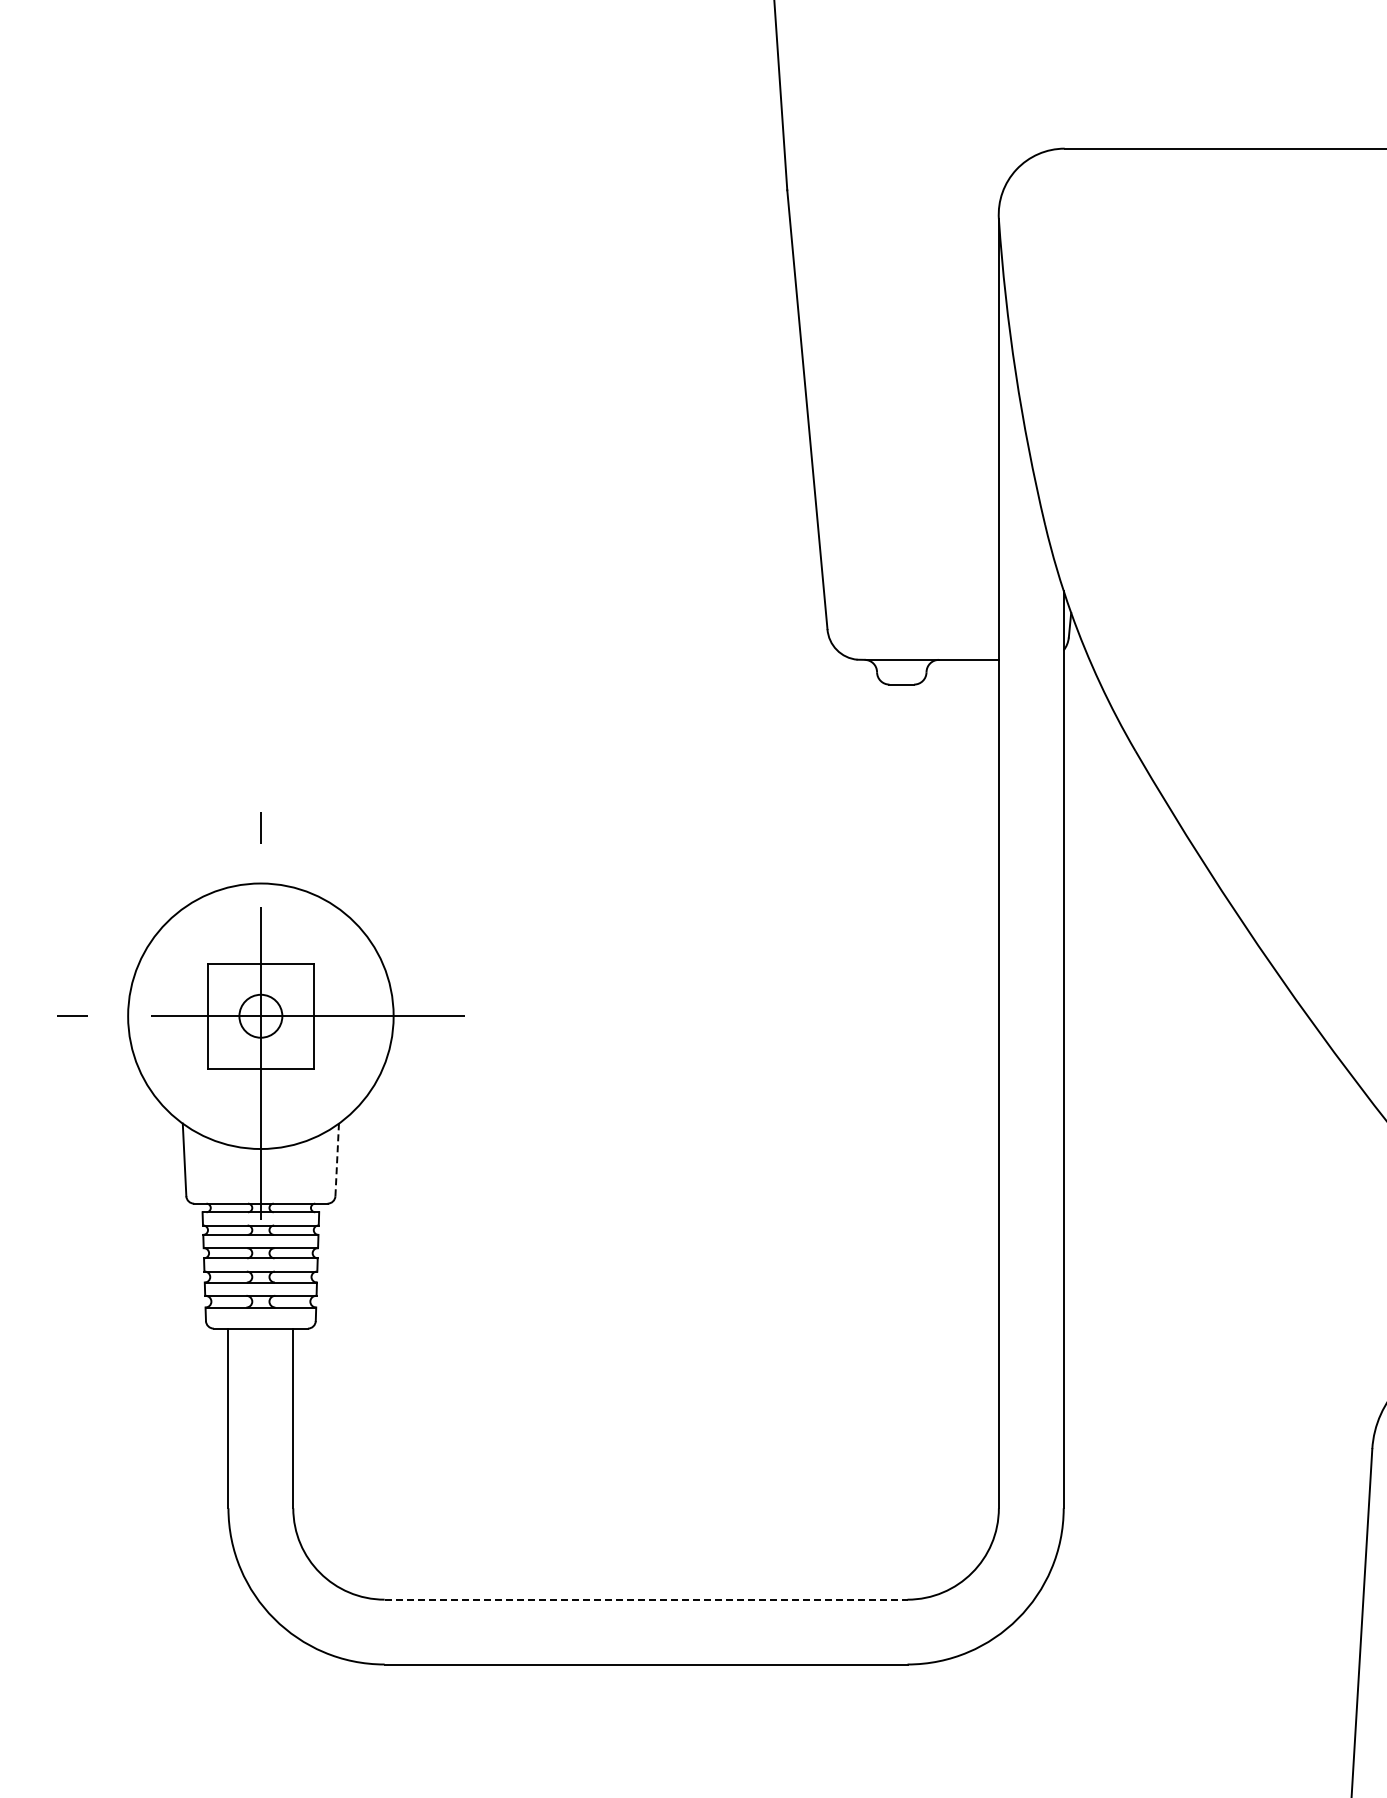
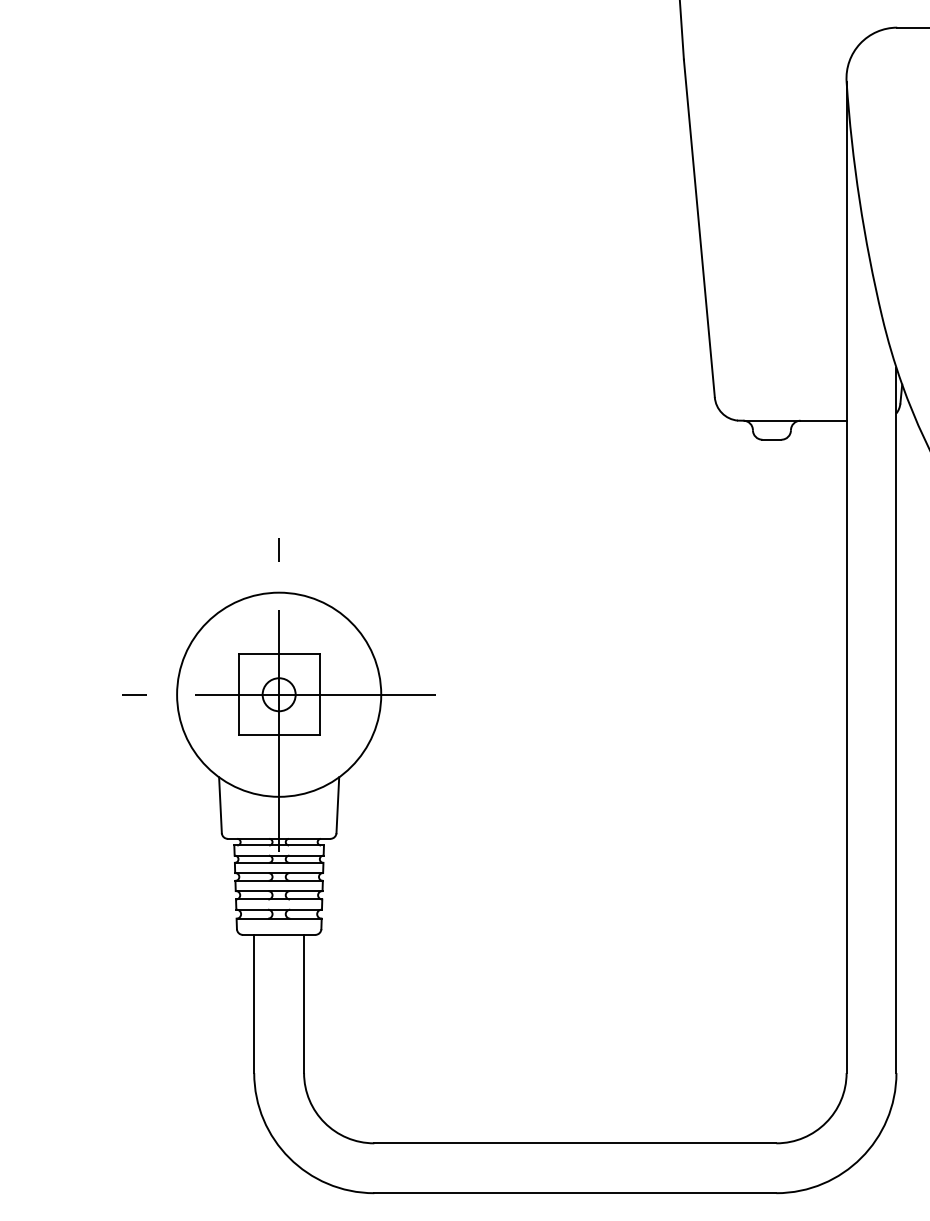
line: (337, 1159) -> (338, 804), dashed -> solid
line: (646, 1599) -> (575, 1143), dashed -> solid

